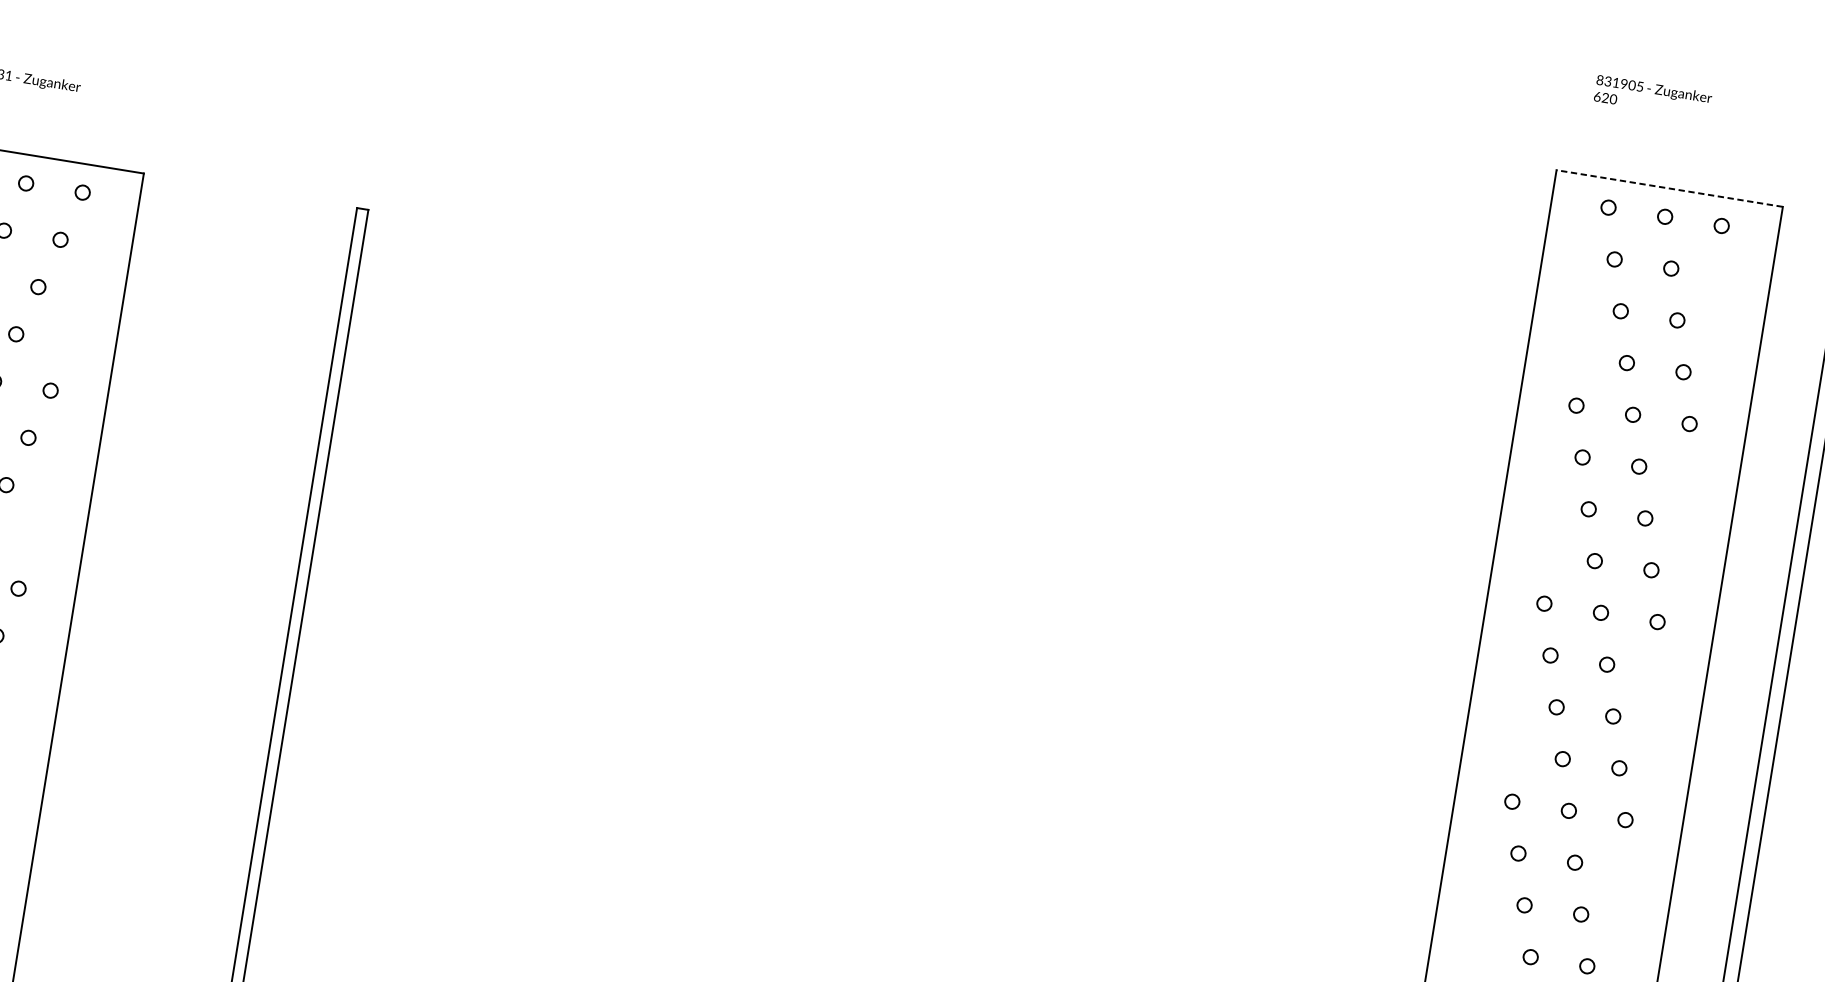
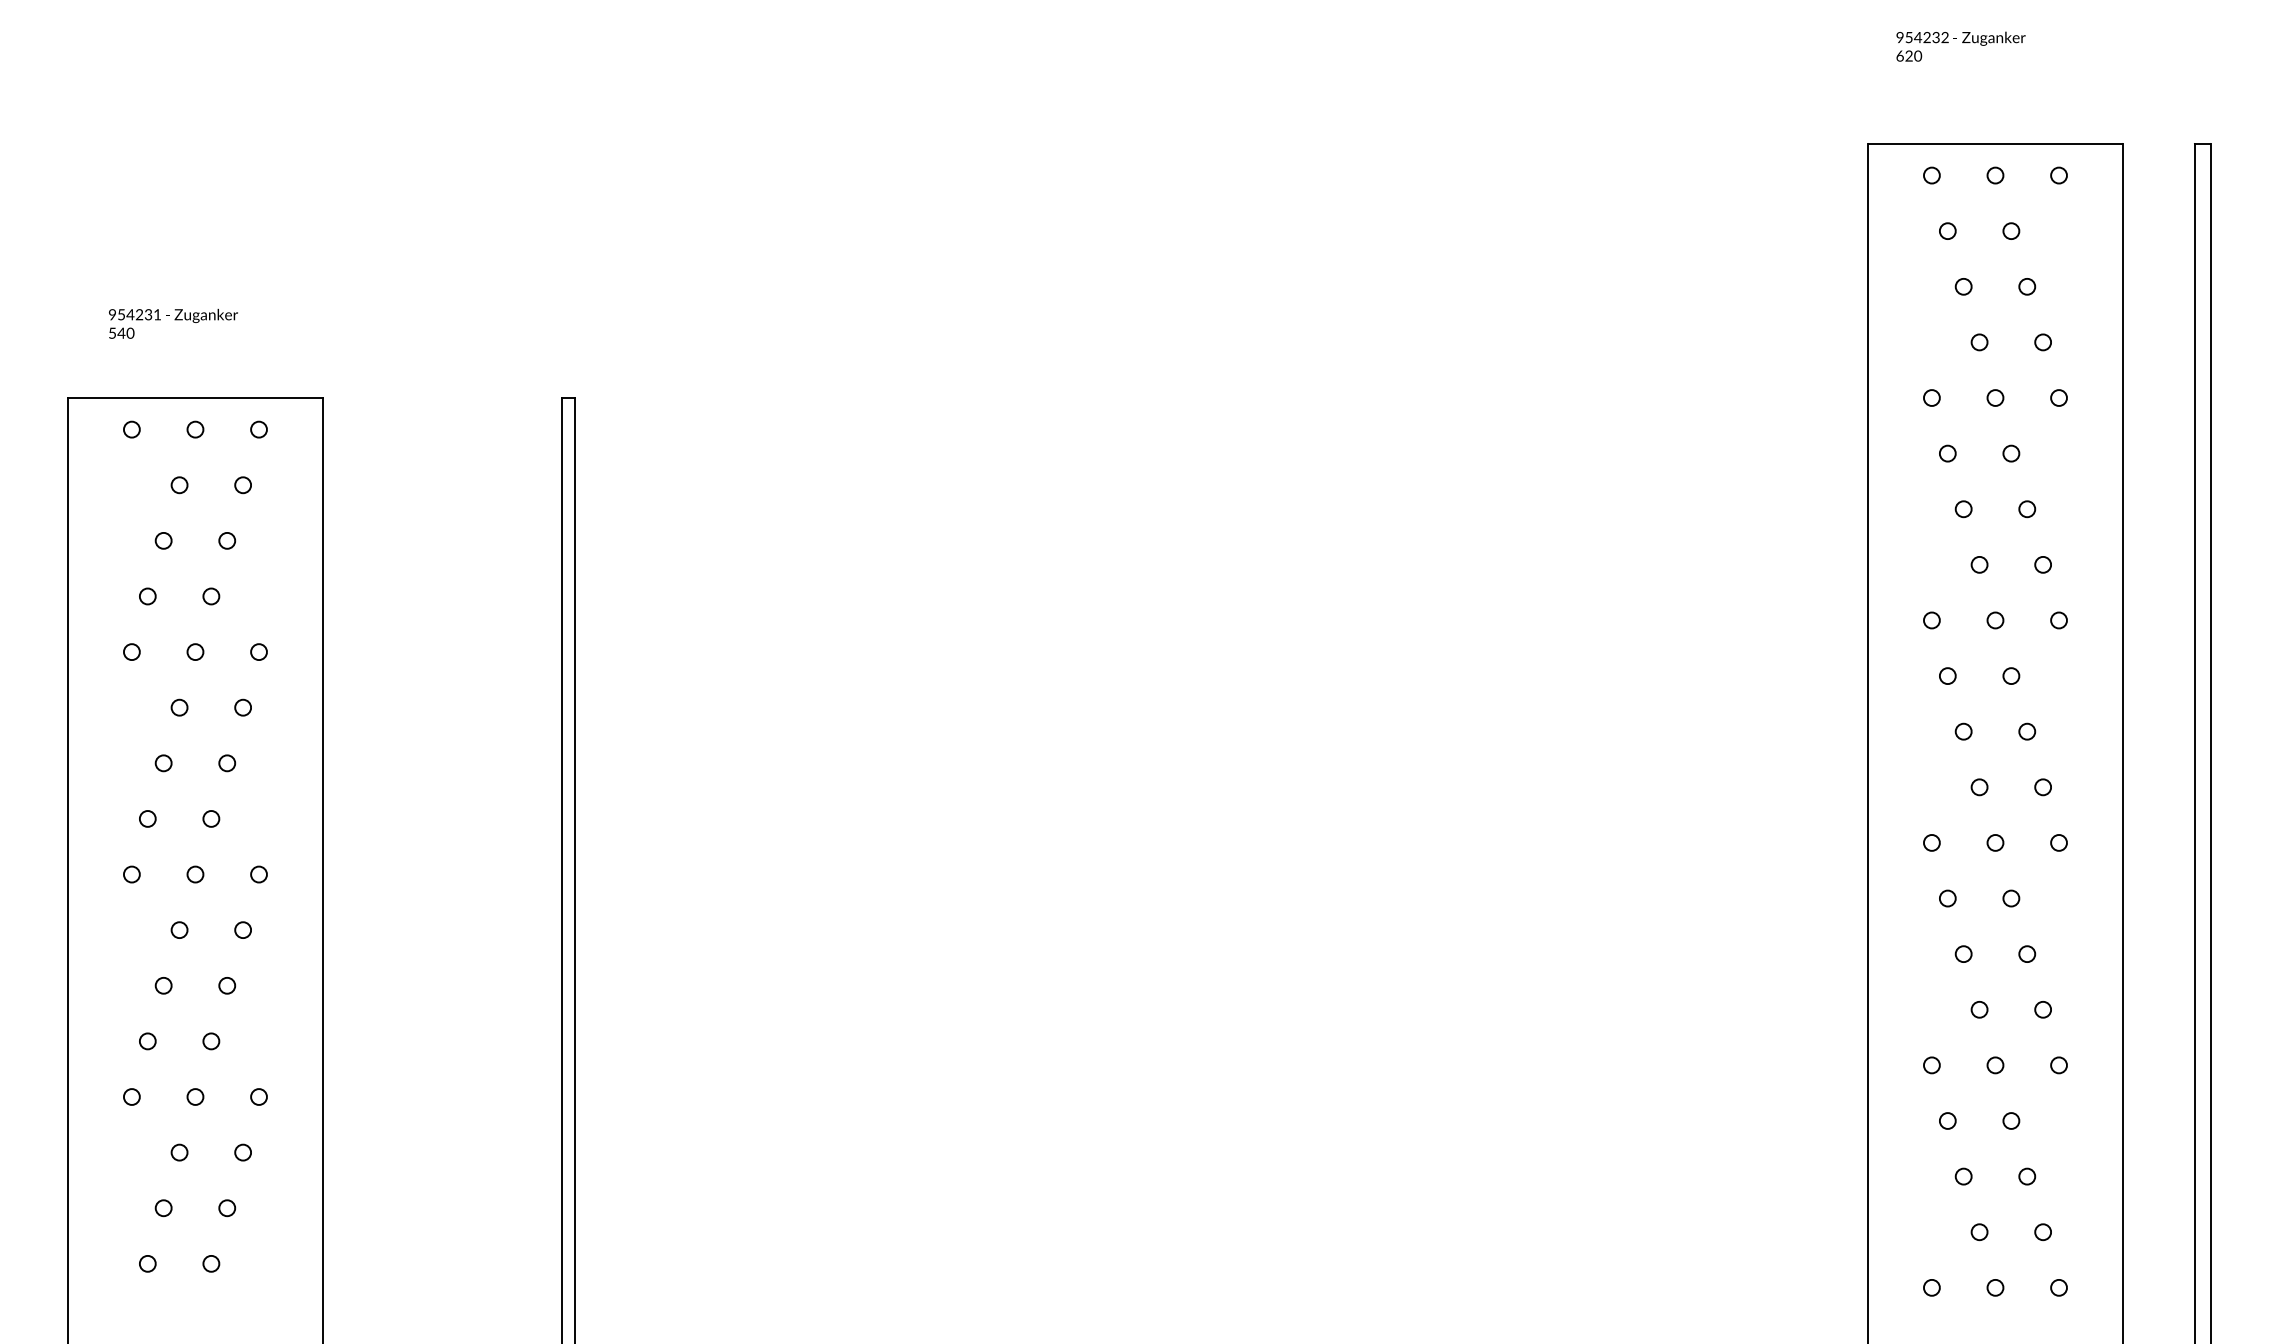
text: (1620, 83) -> (1922, 37), 831905 -> 954232
line: (1669, 188) -> (1995, 143), dashed -> solid

